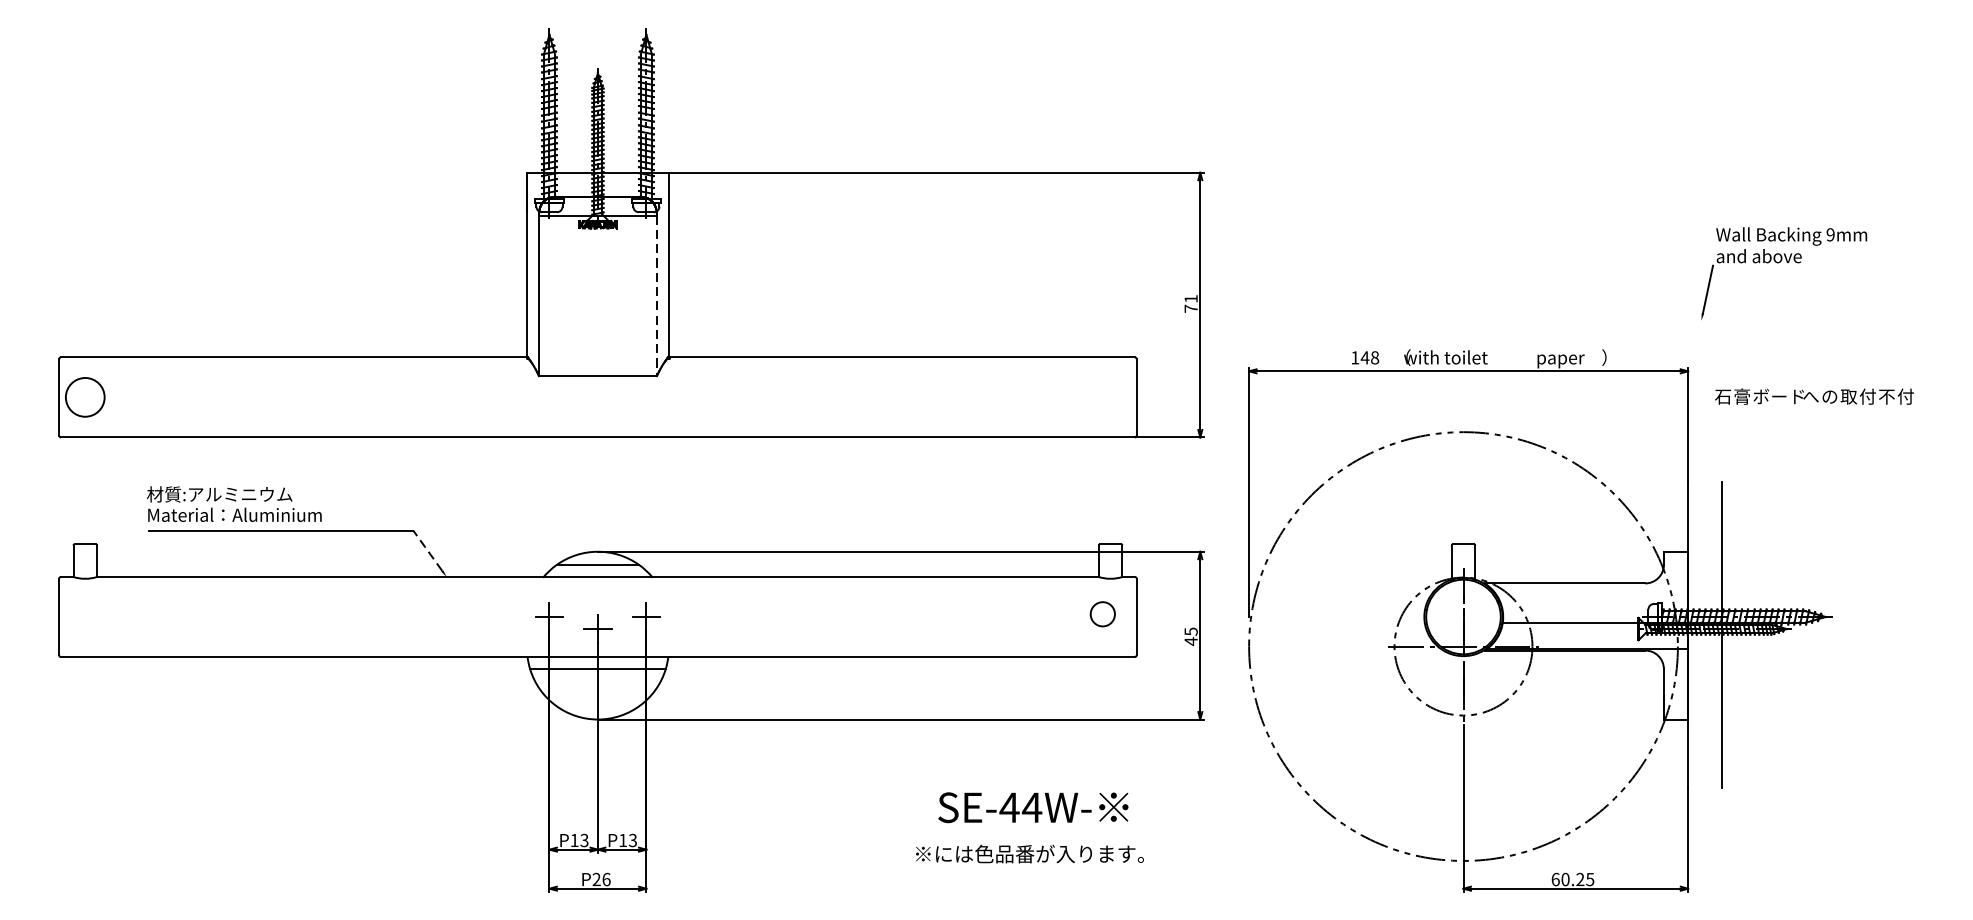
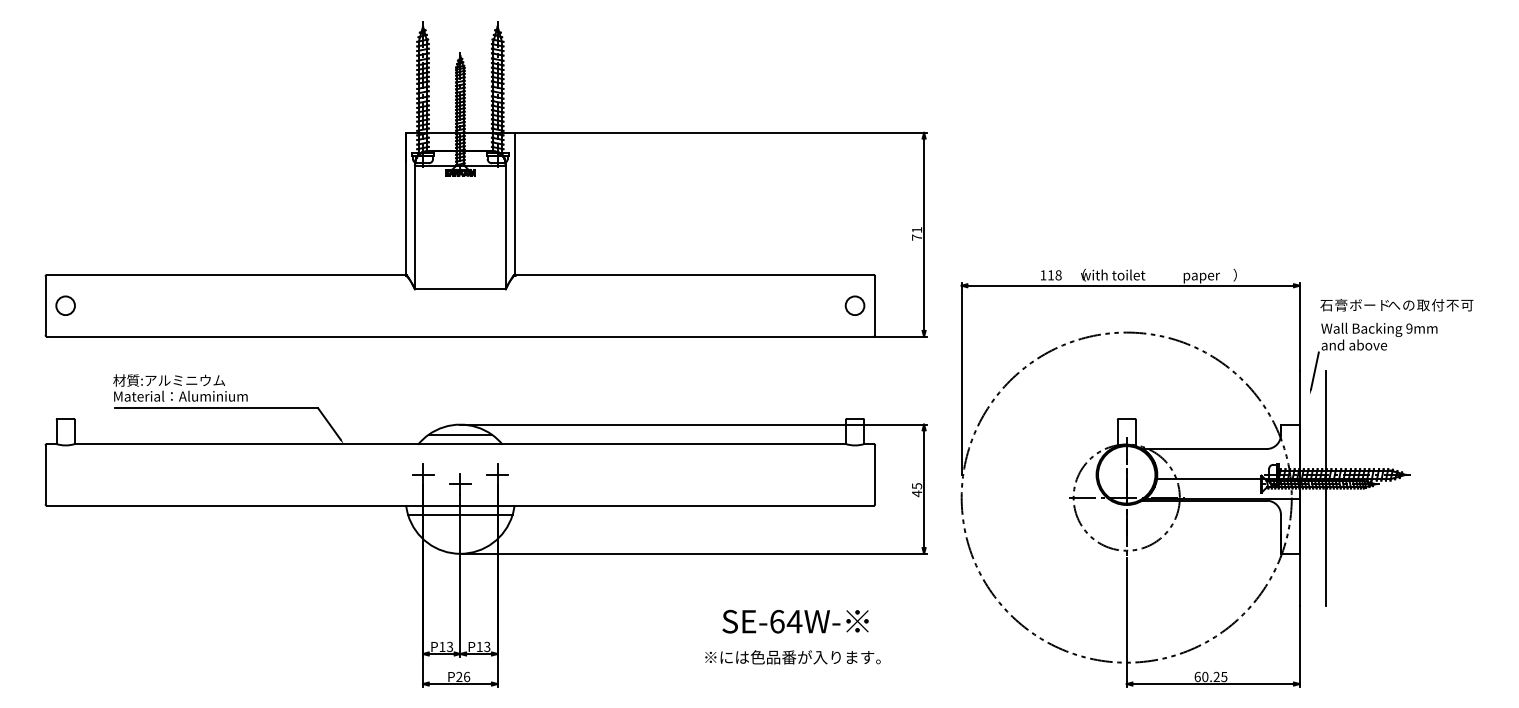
part: (1780, 263) -> (1370, 350), moved
line: (656, 295) -> (505, 227), dashed -> solid
text: (1364, 358) -> (1050, 275), 148 -> 118
circle: (85, 397) -> (65, 305), size x0.62
text: (1906, 397) -> (1467, 305), 付 -> 可
line: (427, 550) -> (329, 423), dashed -> solid
circle: (1102, 613) -> (854, 305), moved
text: (1009, 807) -> (777, 621), SE-44W- -> SE-64W-

